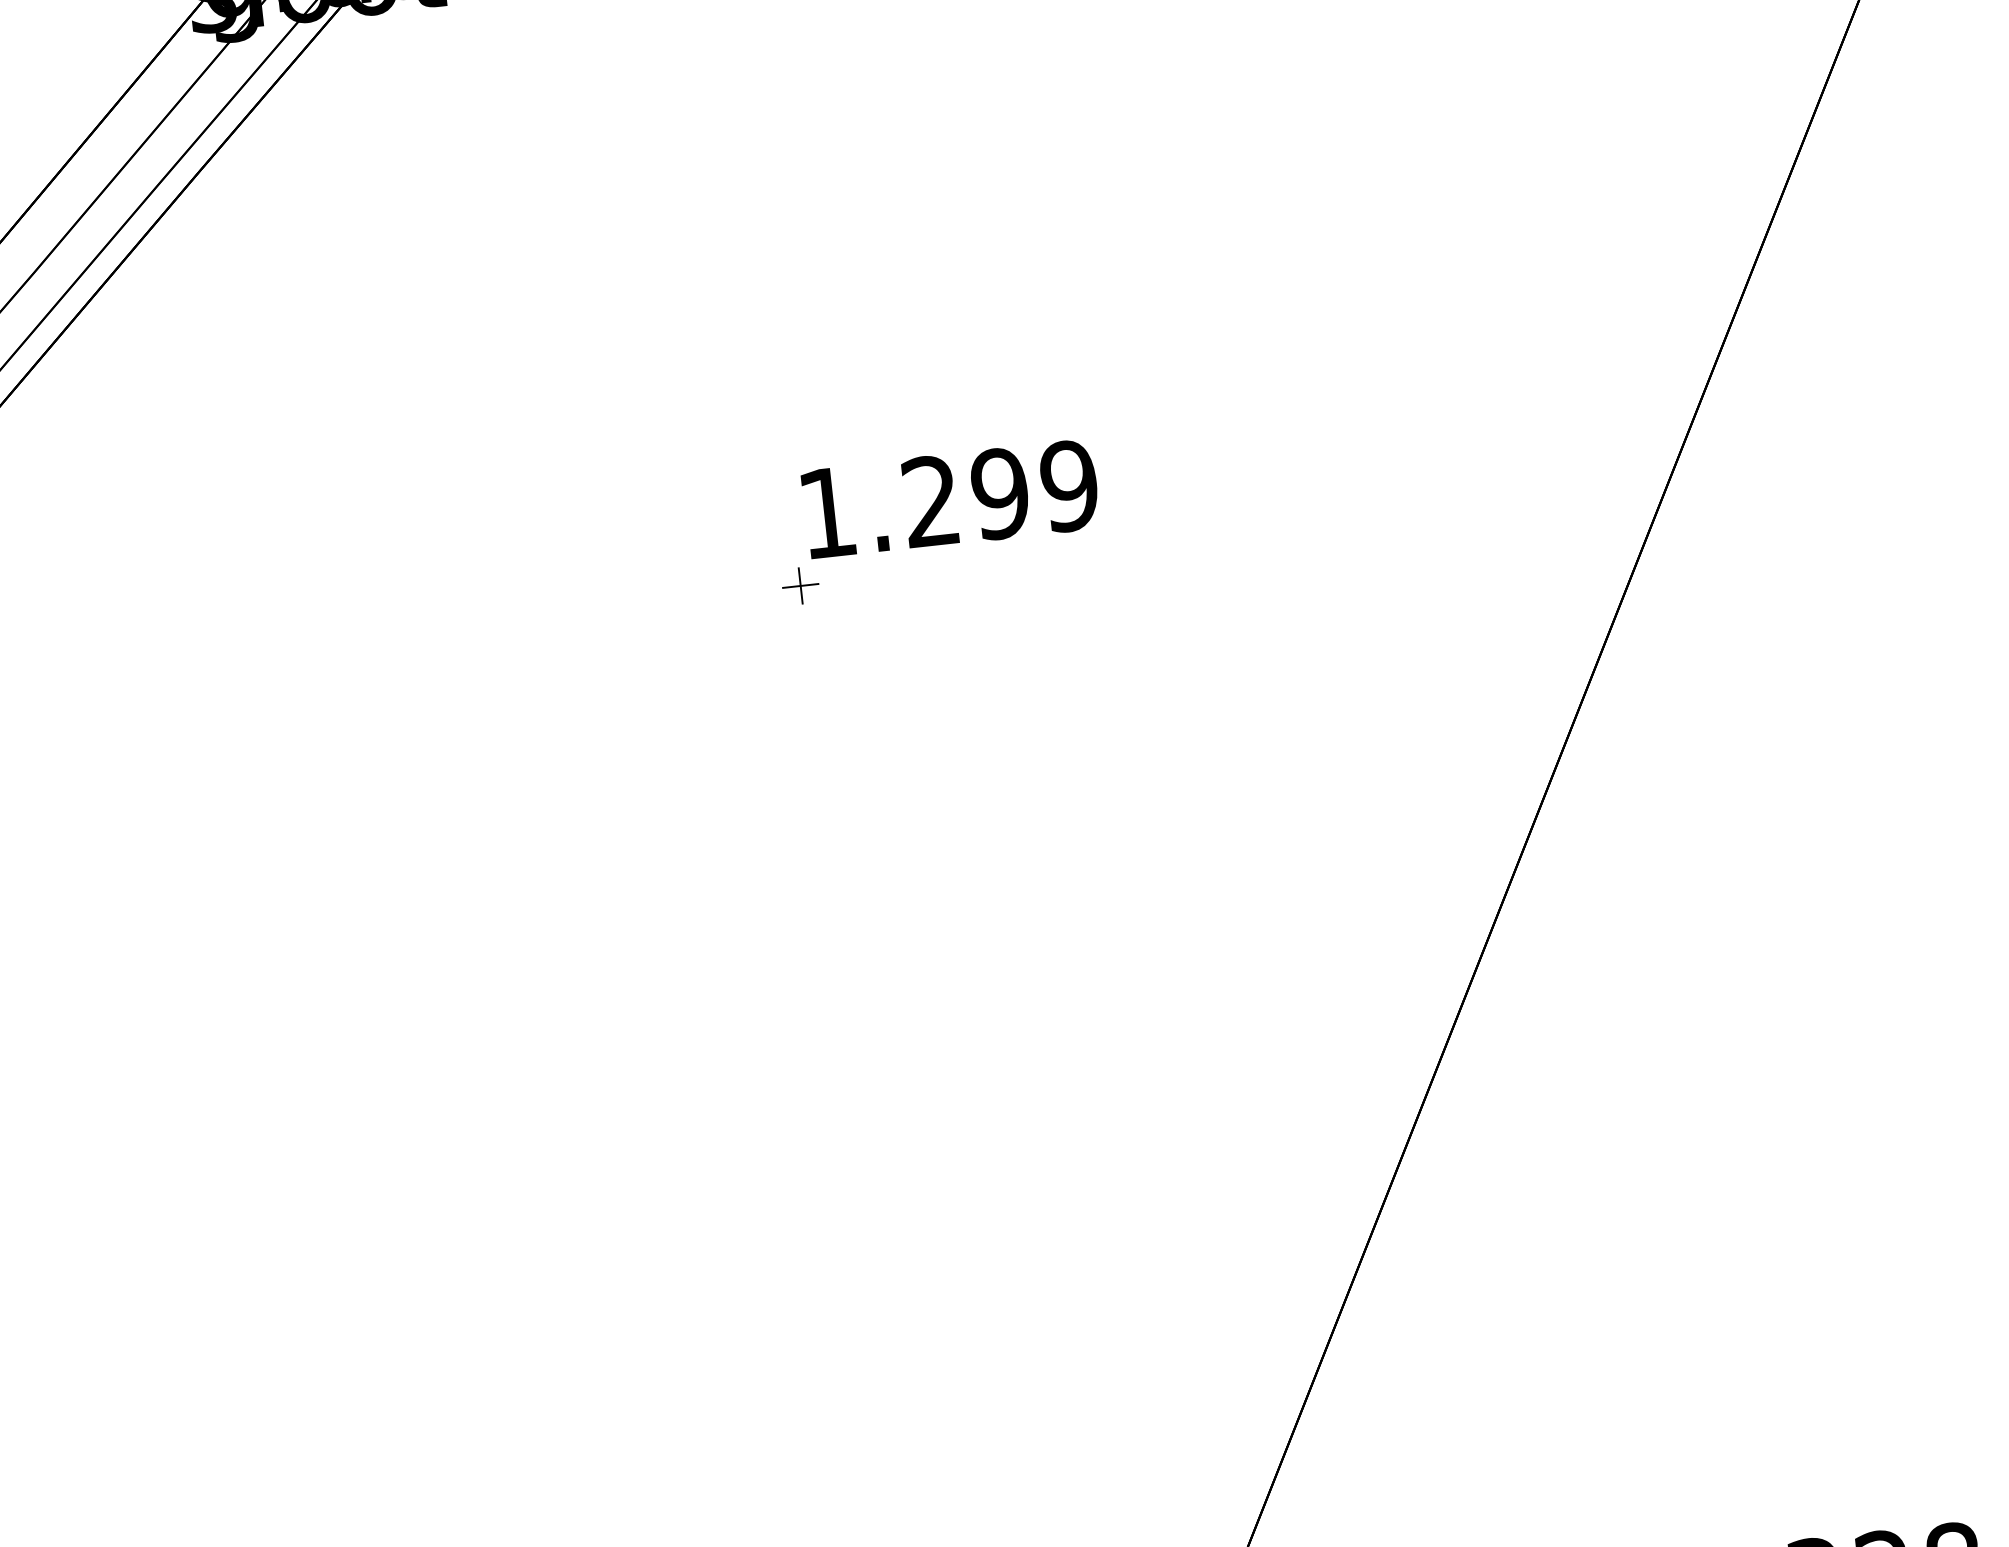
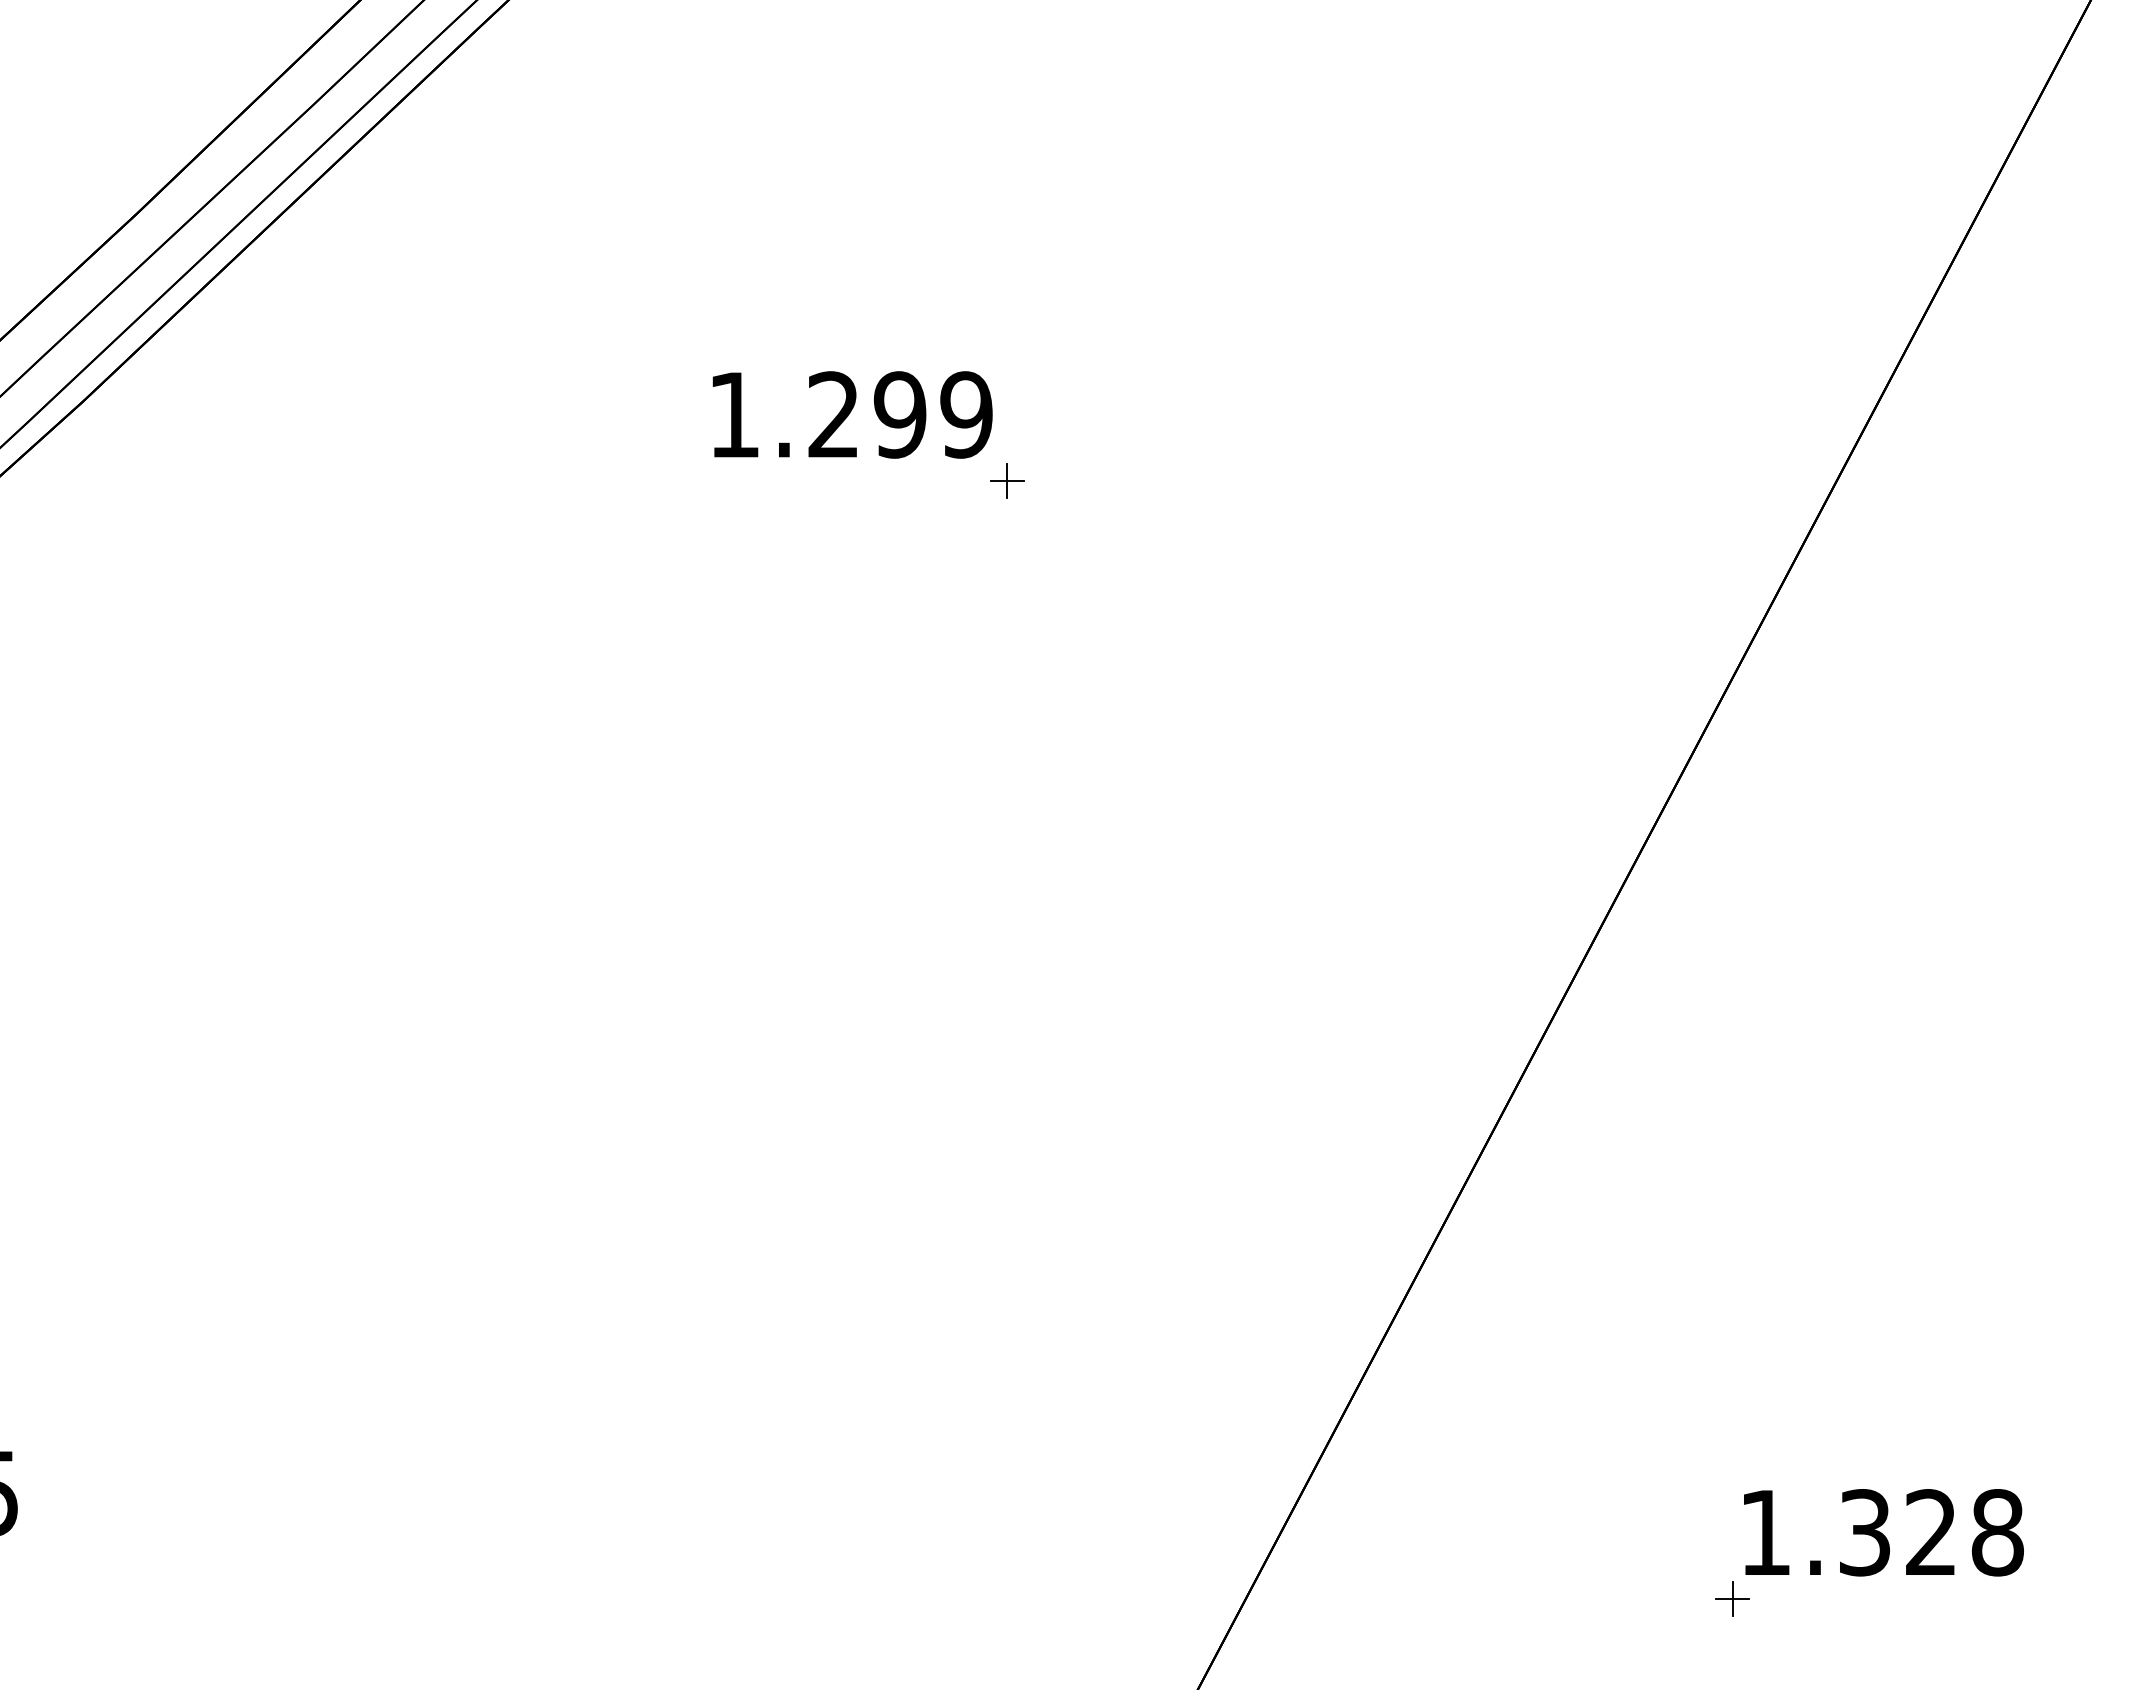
text: (950, 498) -> (852, 414), moved

